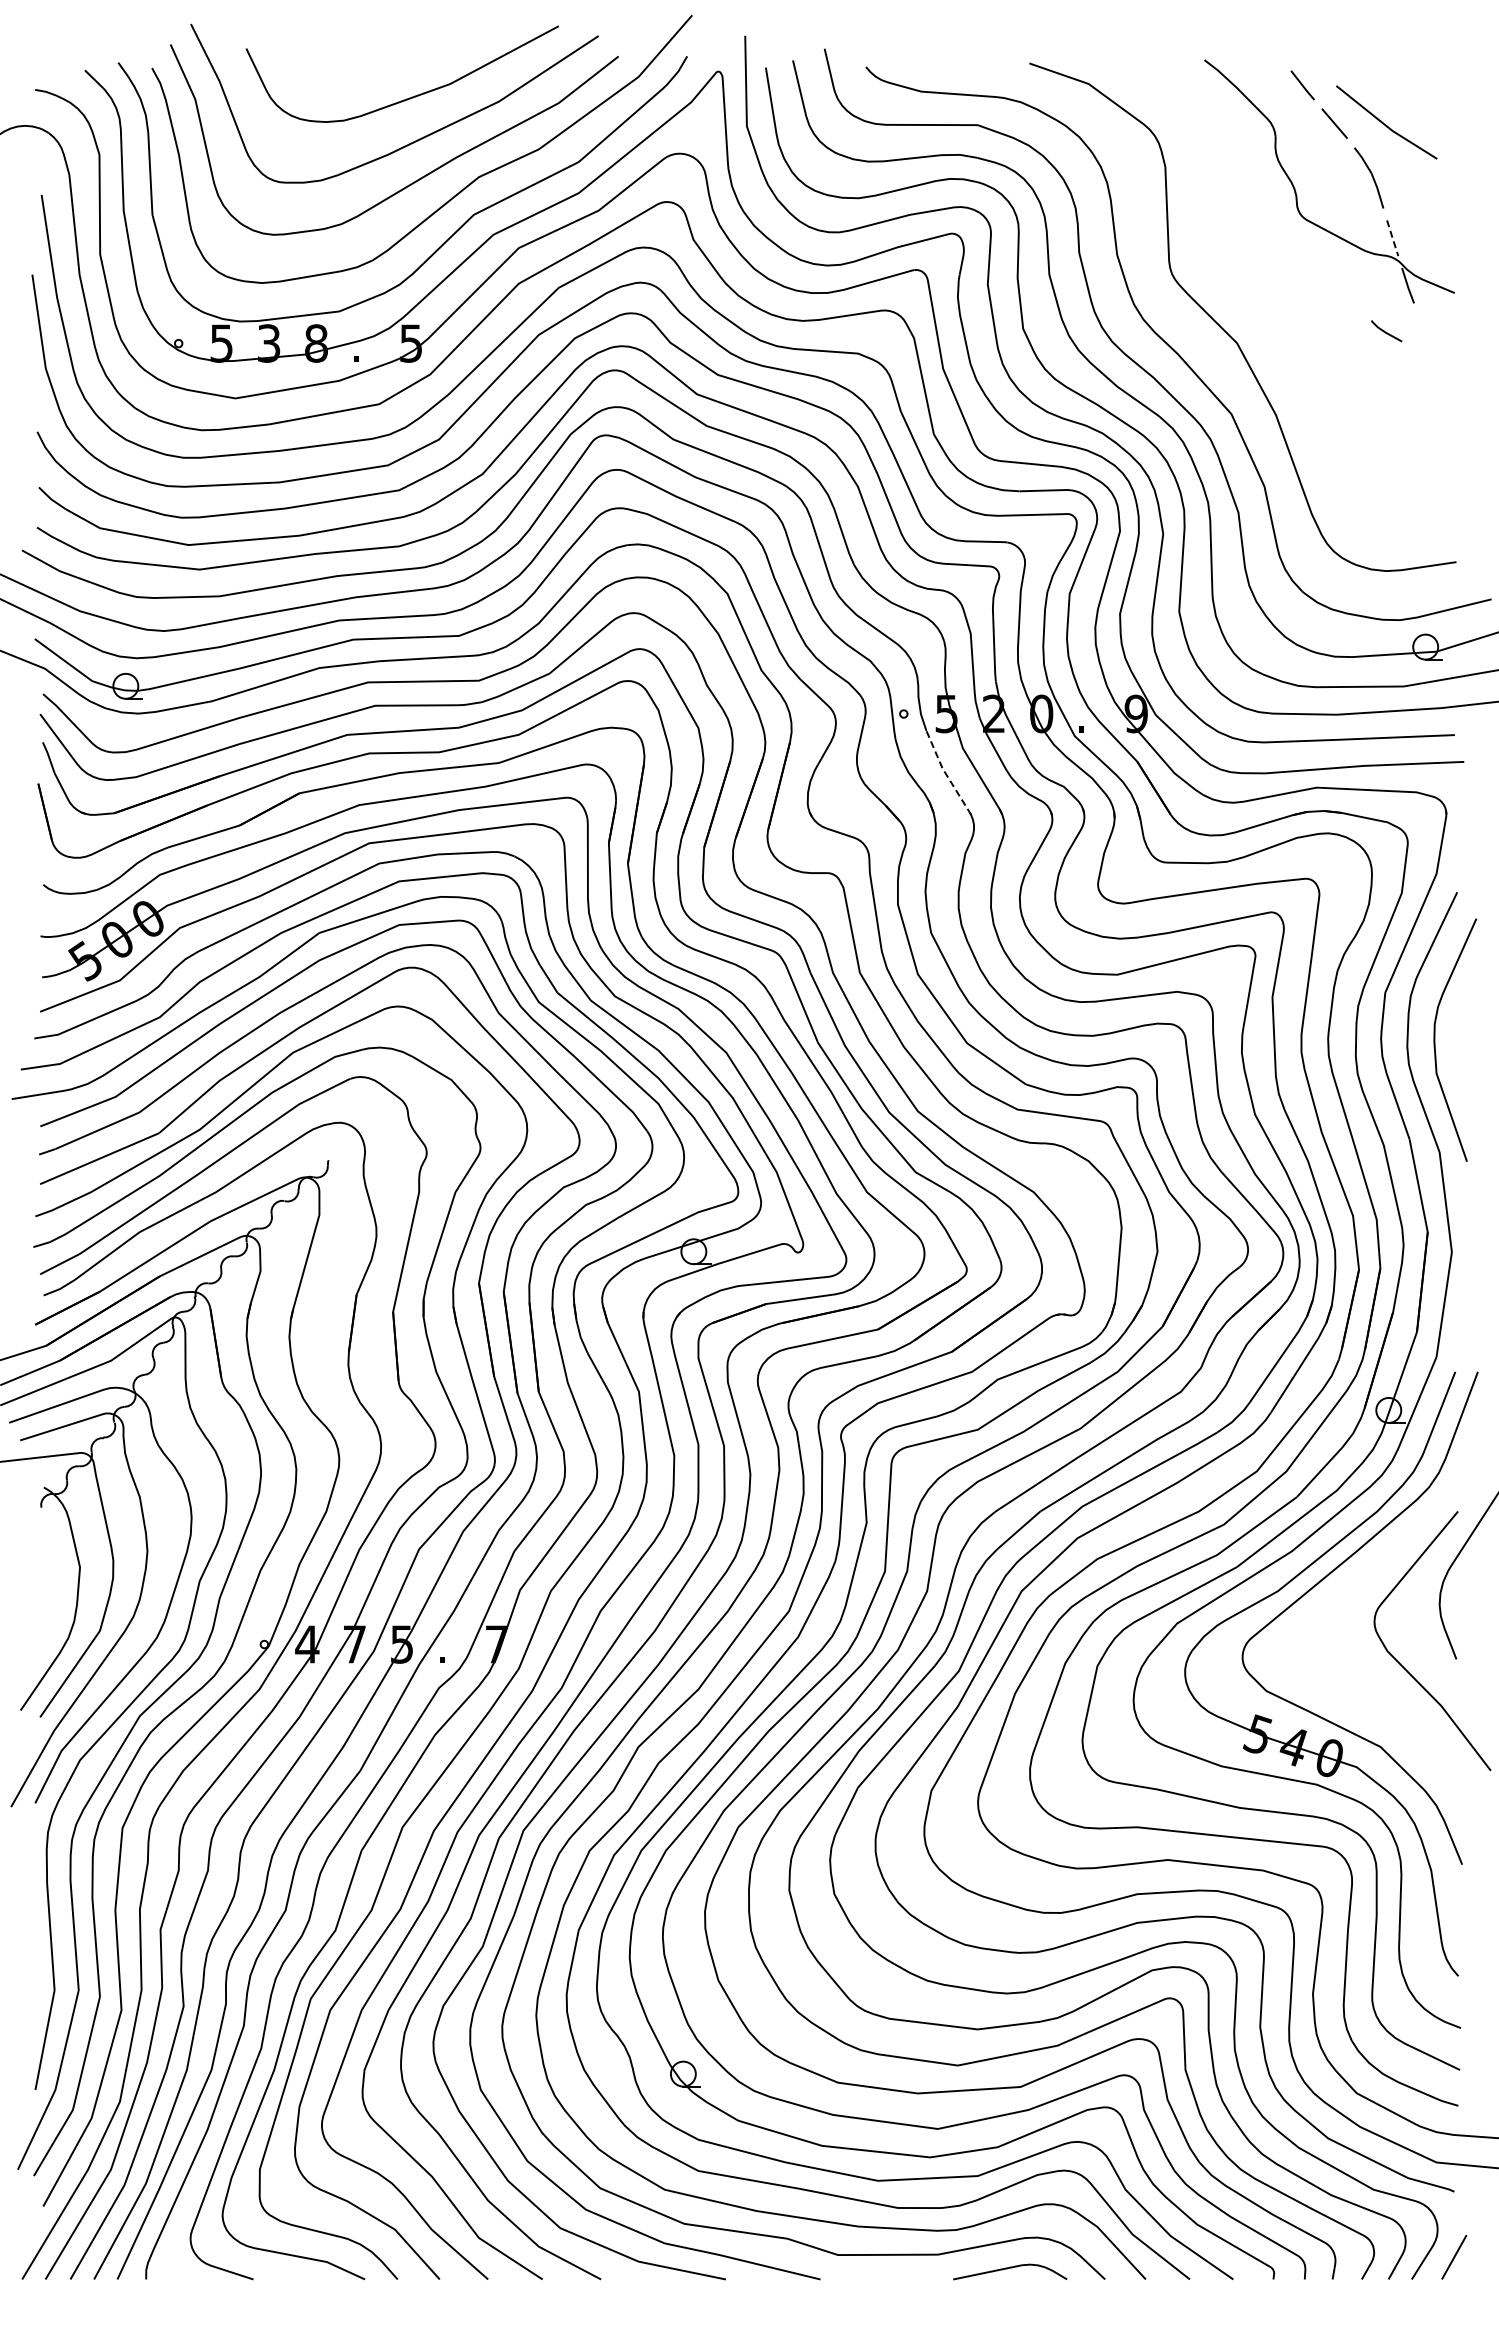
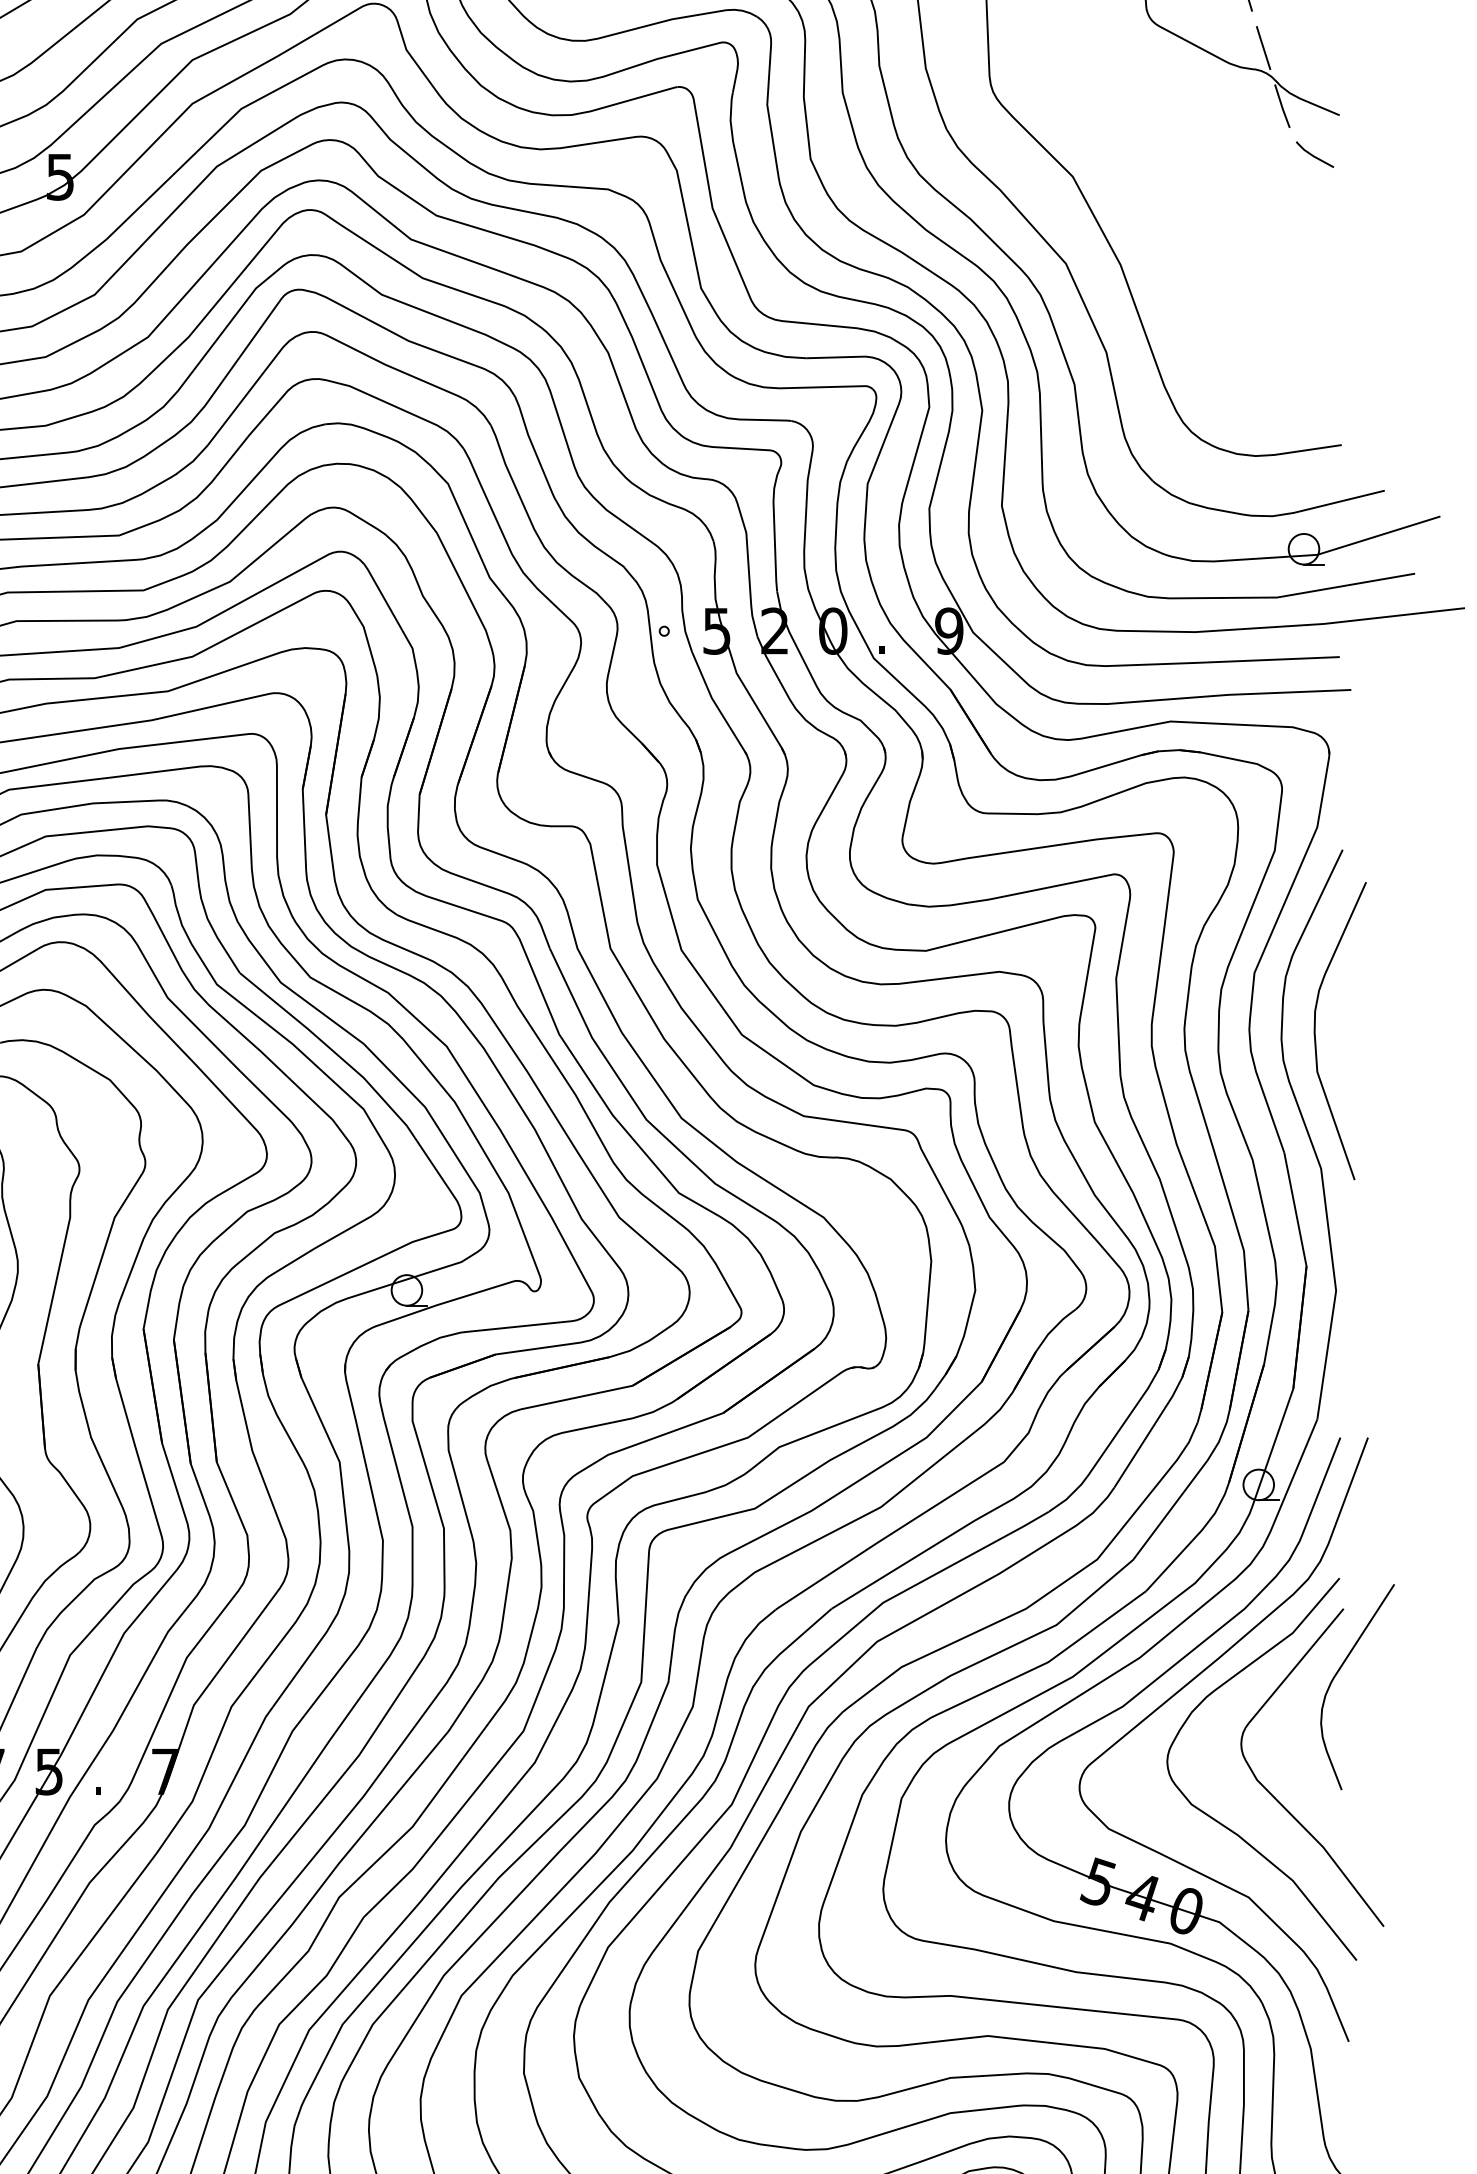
line: (1392, 238) -> (1263, 48), dashed -> solid
line: (1385, 331) -> (1313, 155), moved
line: (945, 773) -> (715, 704), dashed -> solid
curve: (1362, 1688) -> (1226, 1825), added

